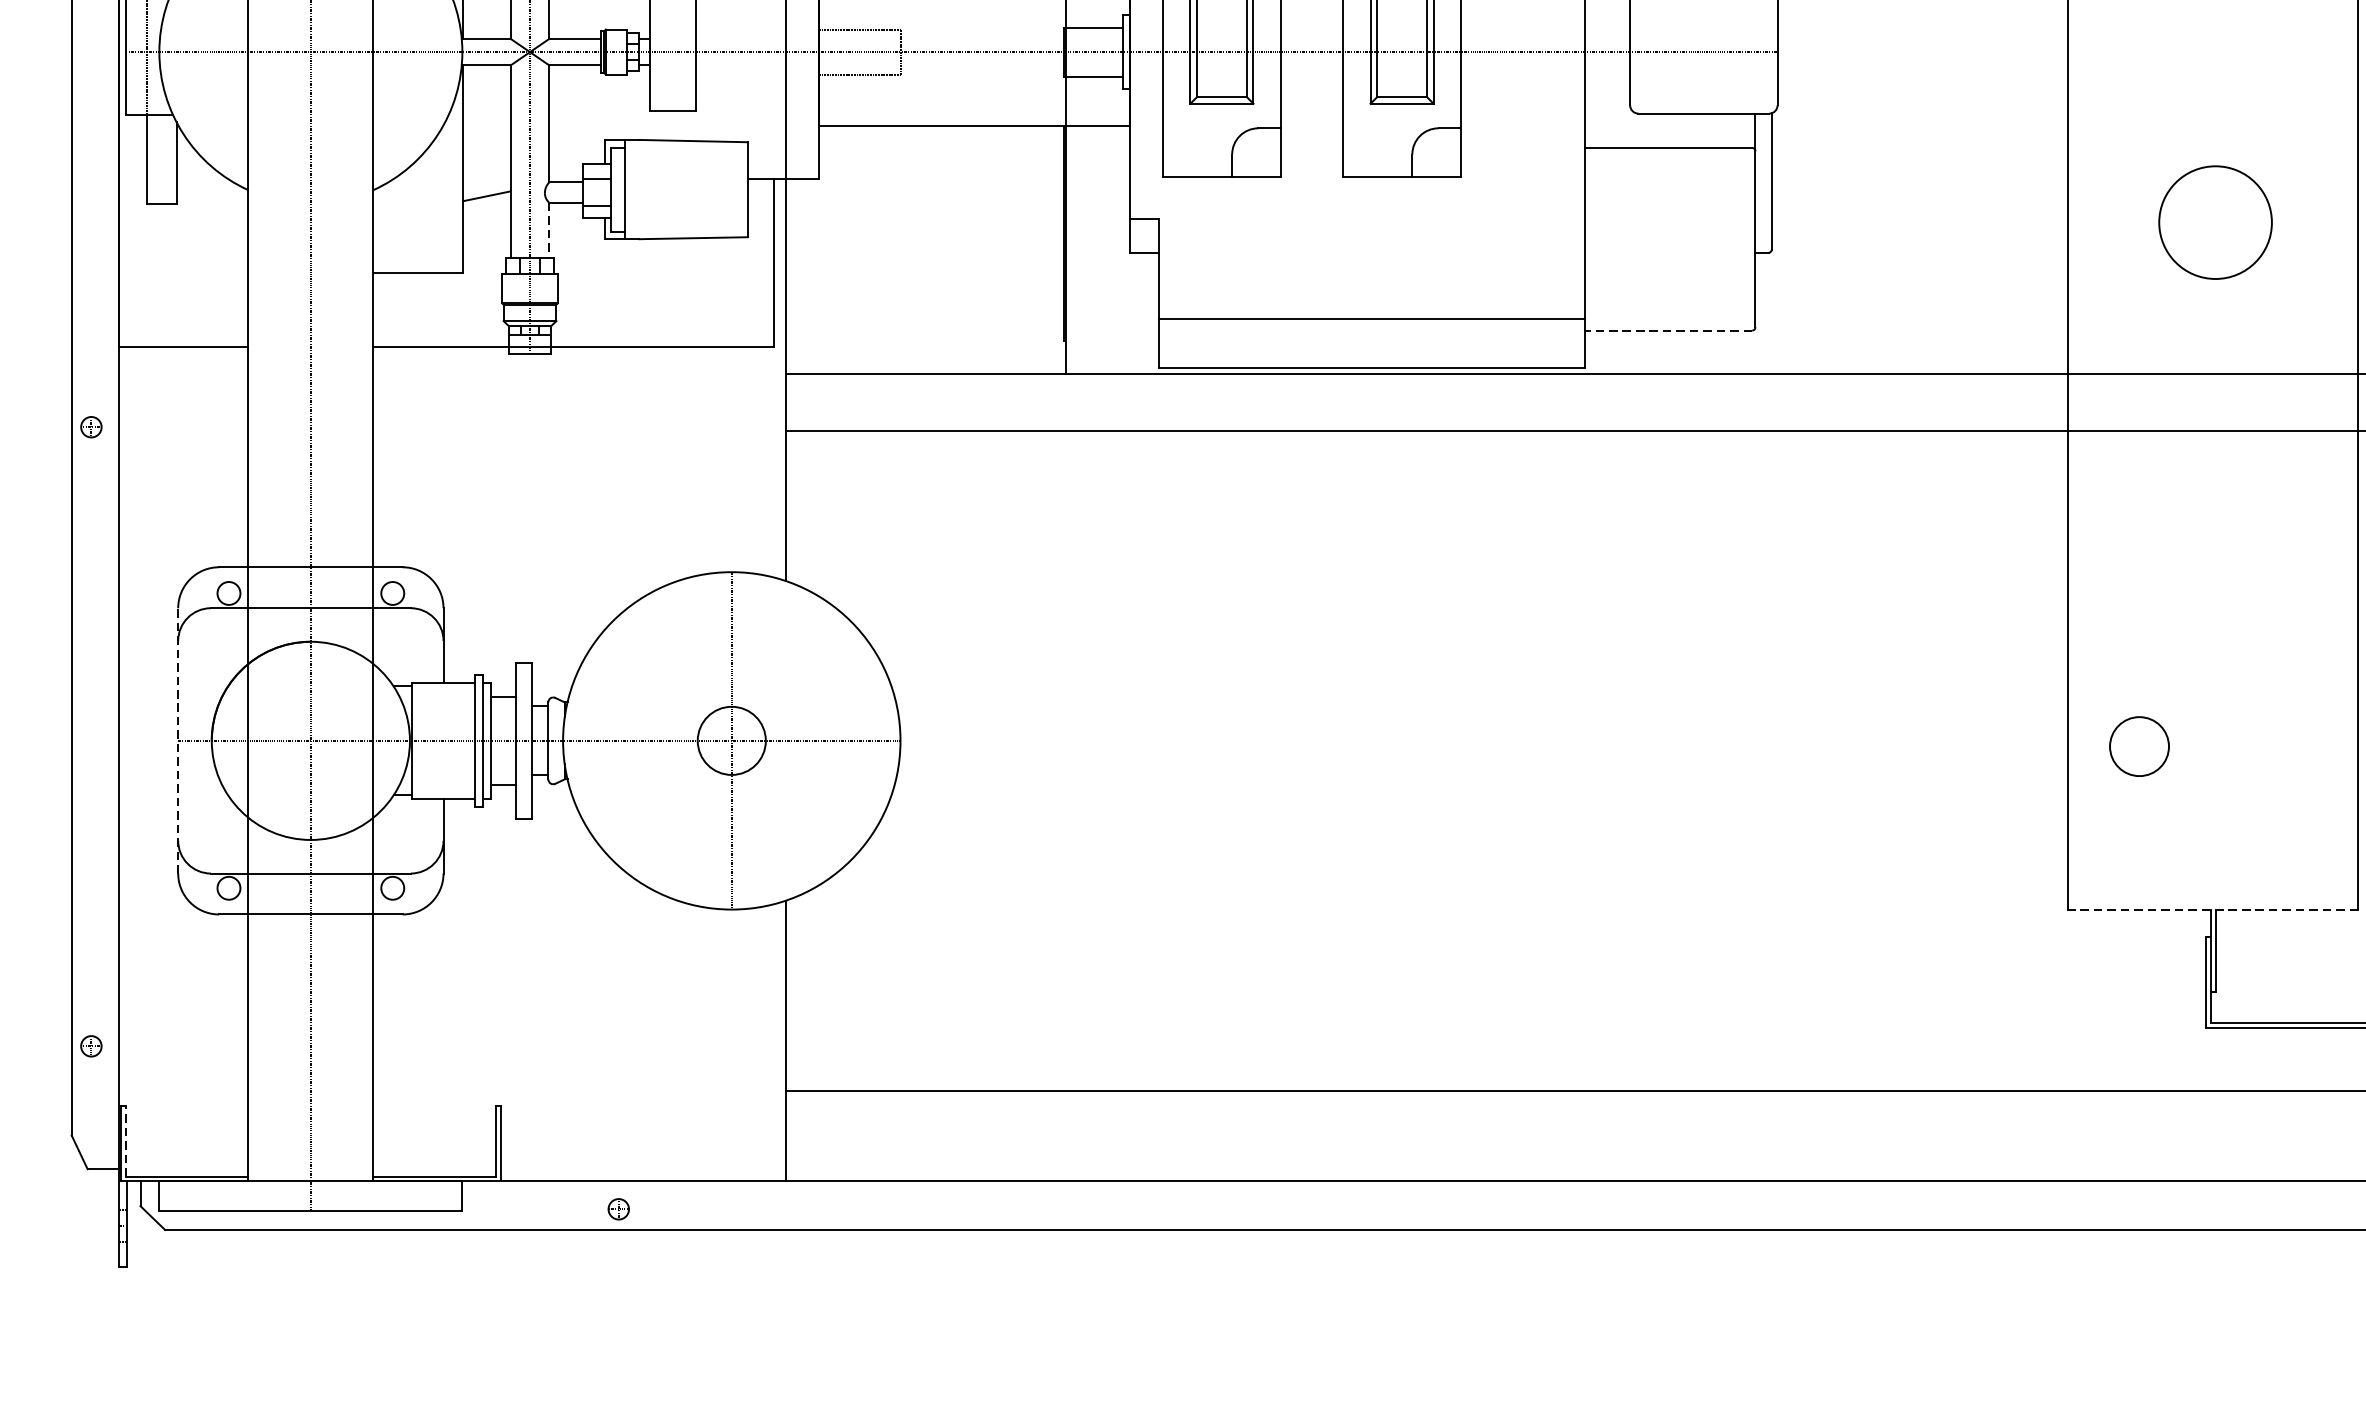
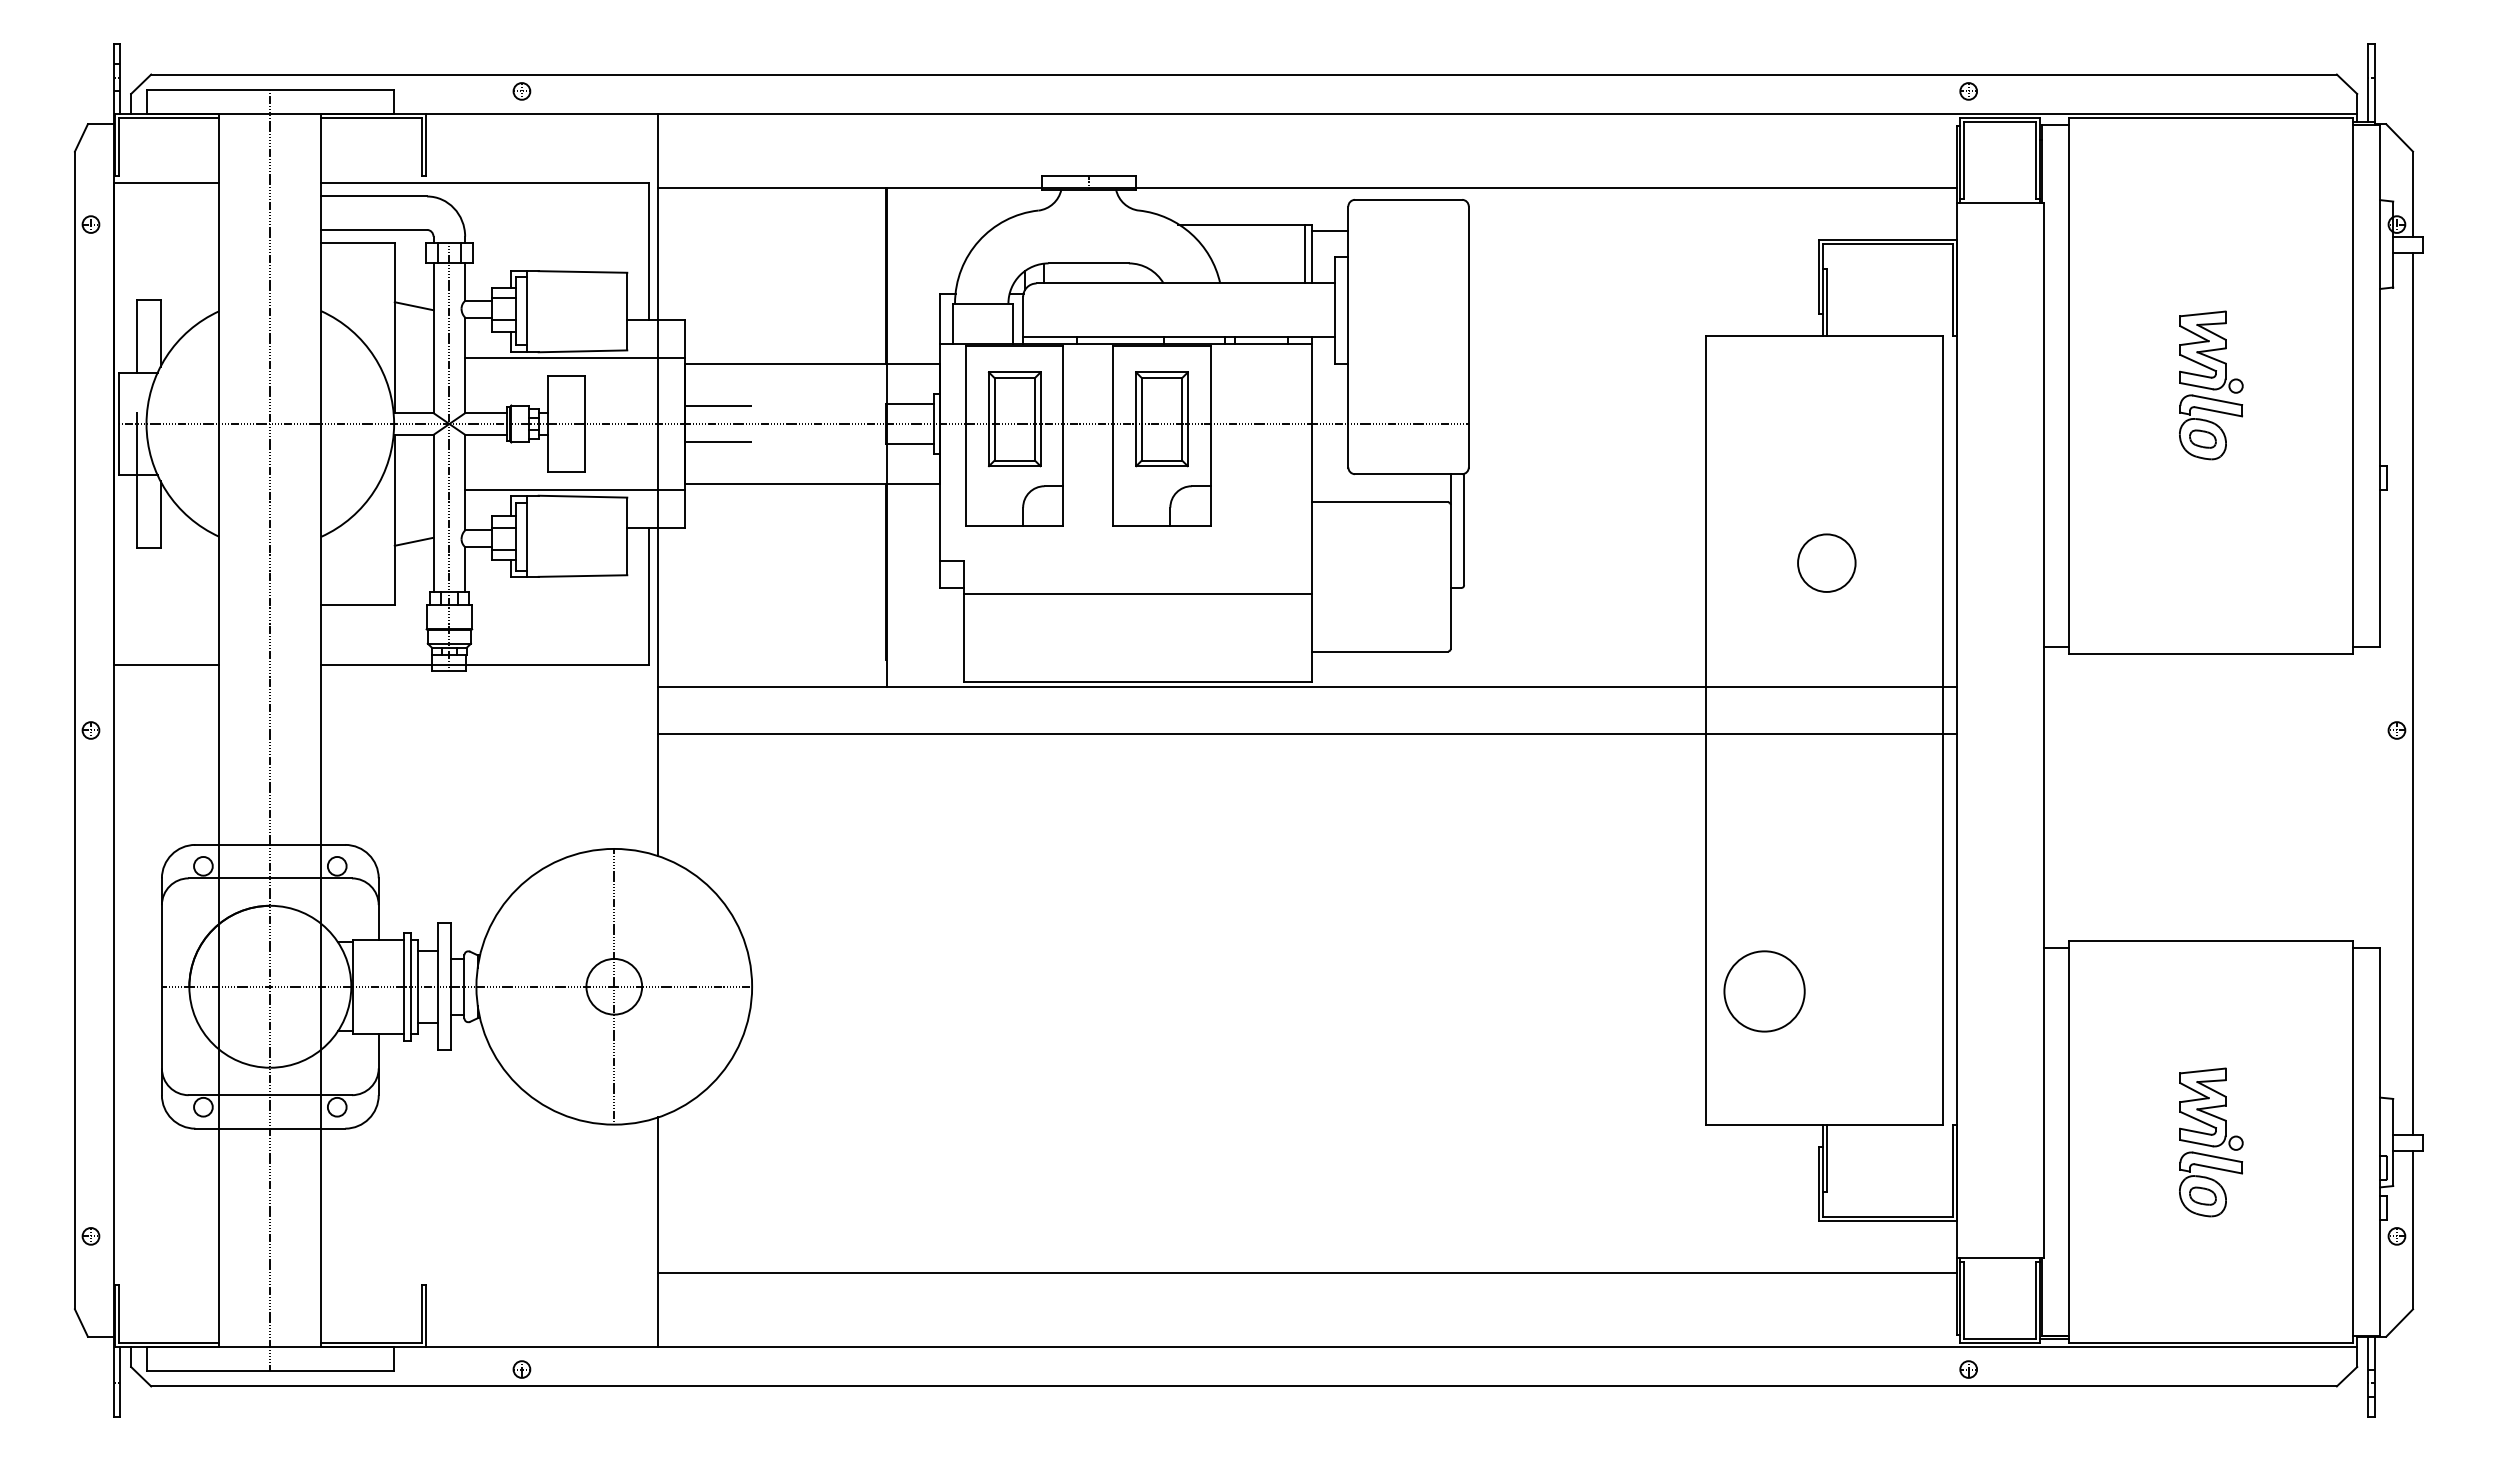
line: (684, 132) -> (575, 489), added
circle: (2215, 221) -> (1826, 562), size x0.62
line: (549, 231) -> (465, 570), dashed -> solid
line: (1372, 318) -> (1137, 593), moved
line: (1668, 330) -> (1379, 651), dashed -> solid
line: (177, 740) -> (161, 986), dashed -> solid
circle: (2139, 746) -> (1764, 991), size x1.67
line: (2212, 910) -> (1824, 1125), dashed -> solid
line: (126, 1141) -> (119, 1314), dashed -> solid

